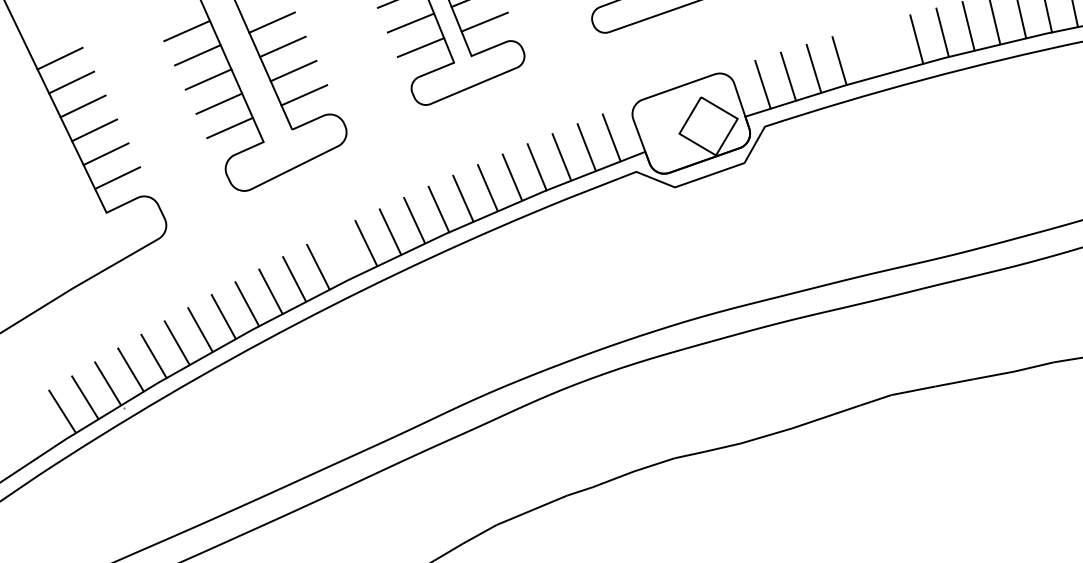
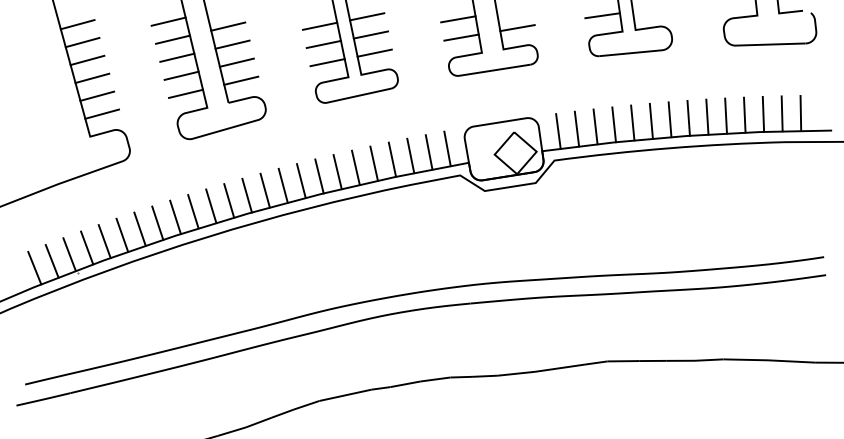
line: (889, 45) -> (650, 120), added
line: (864, 53) -> (632, 122), added
line: (341, 255) -> (246, 195), added

